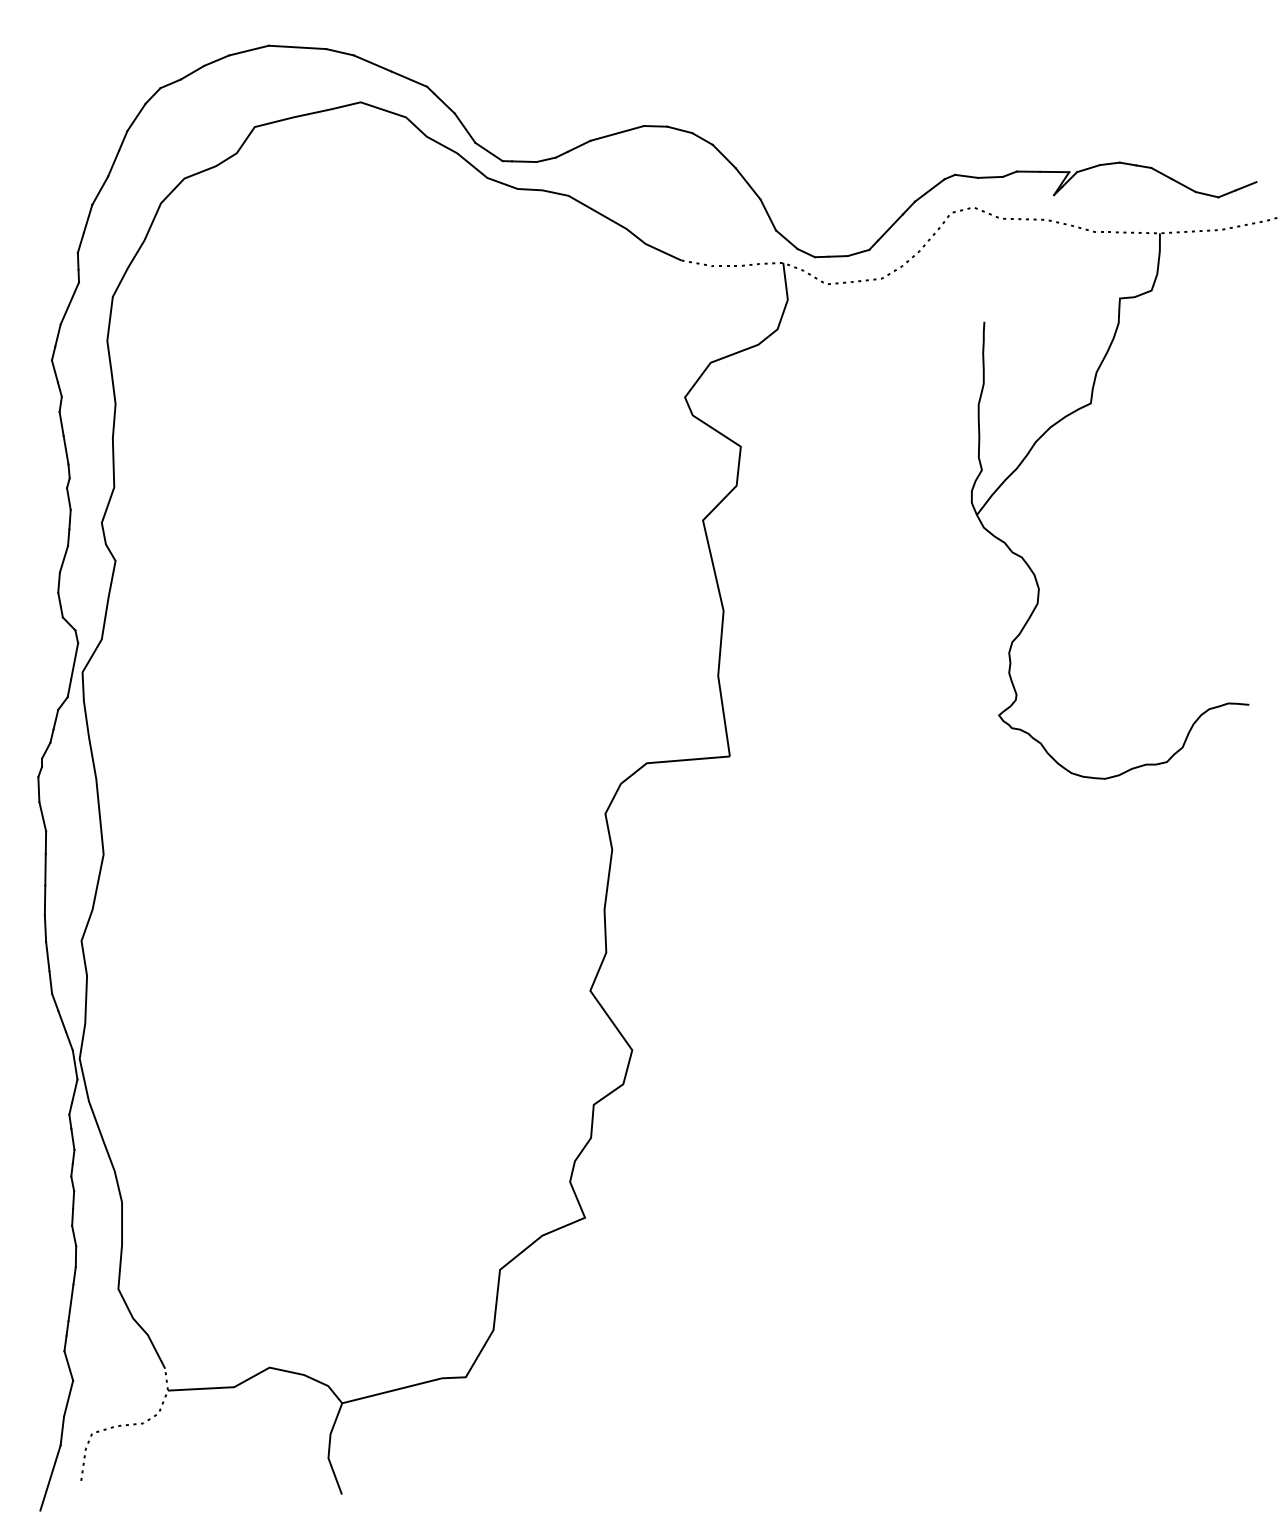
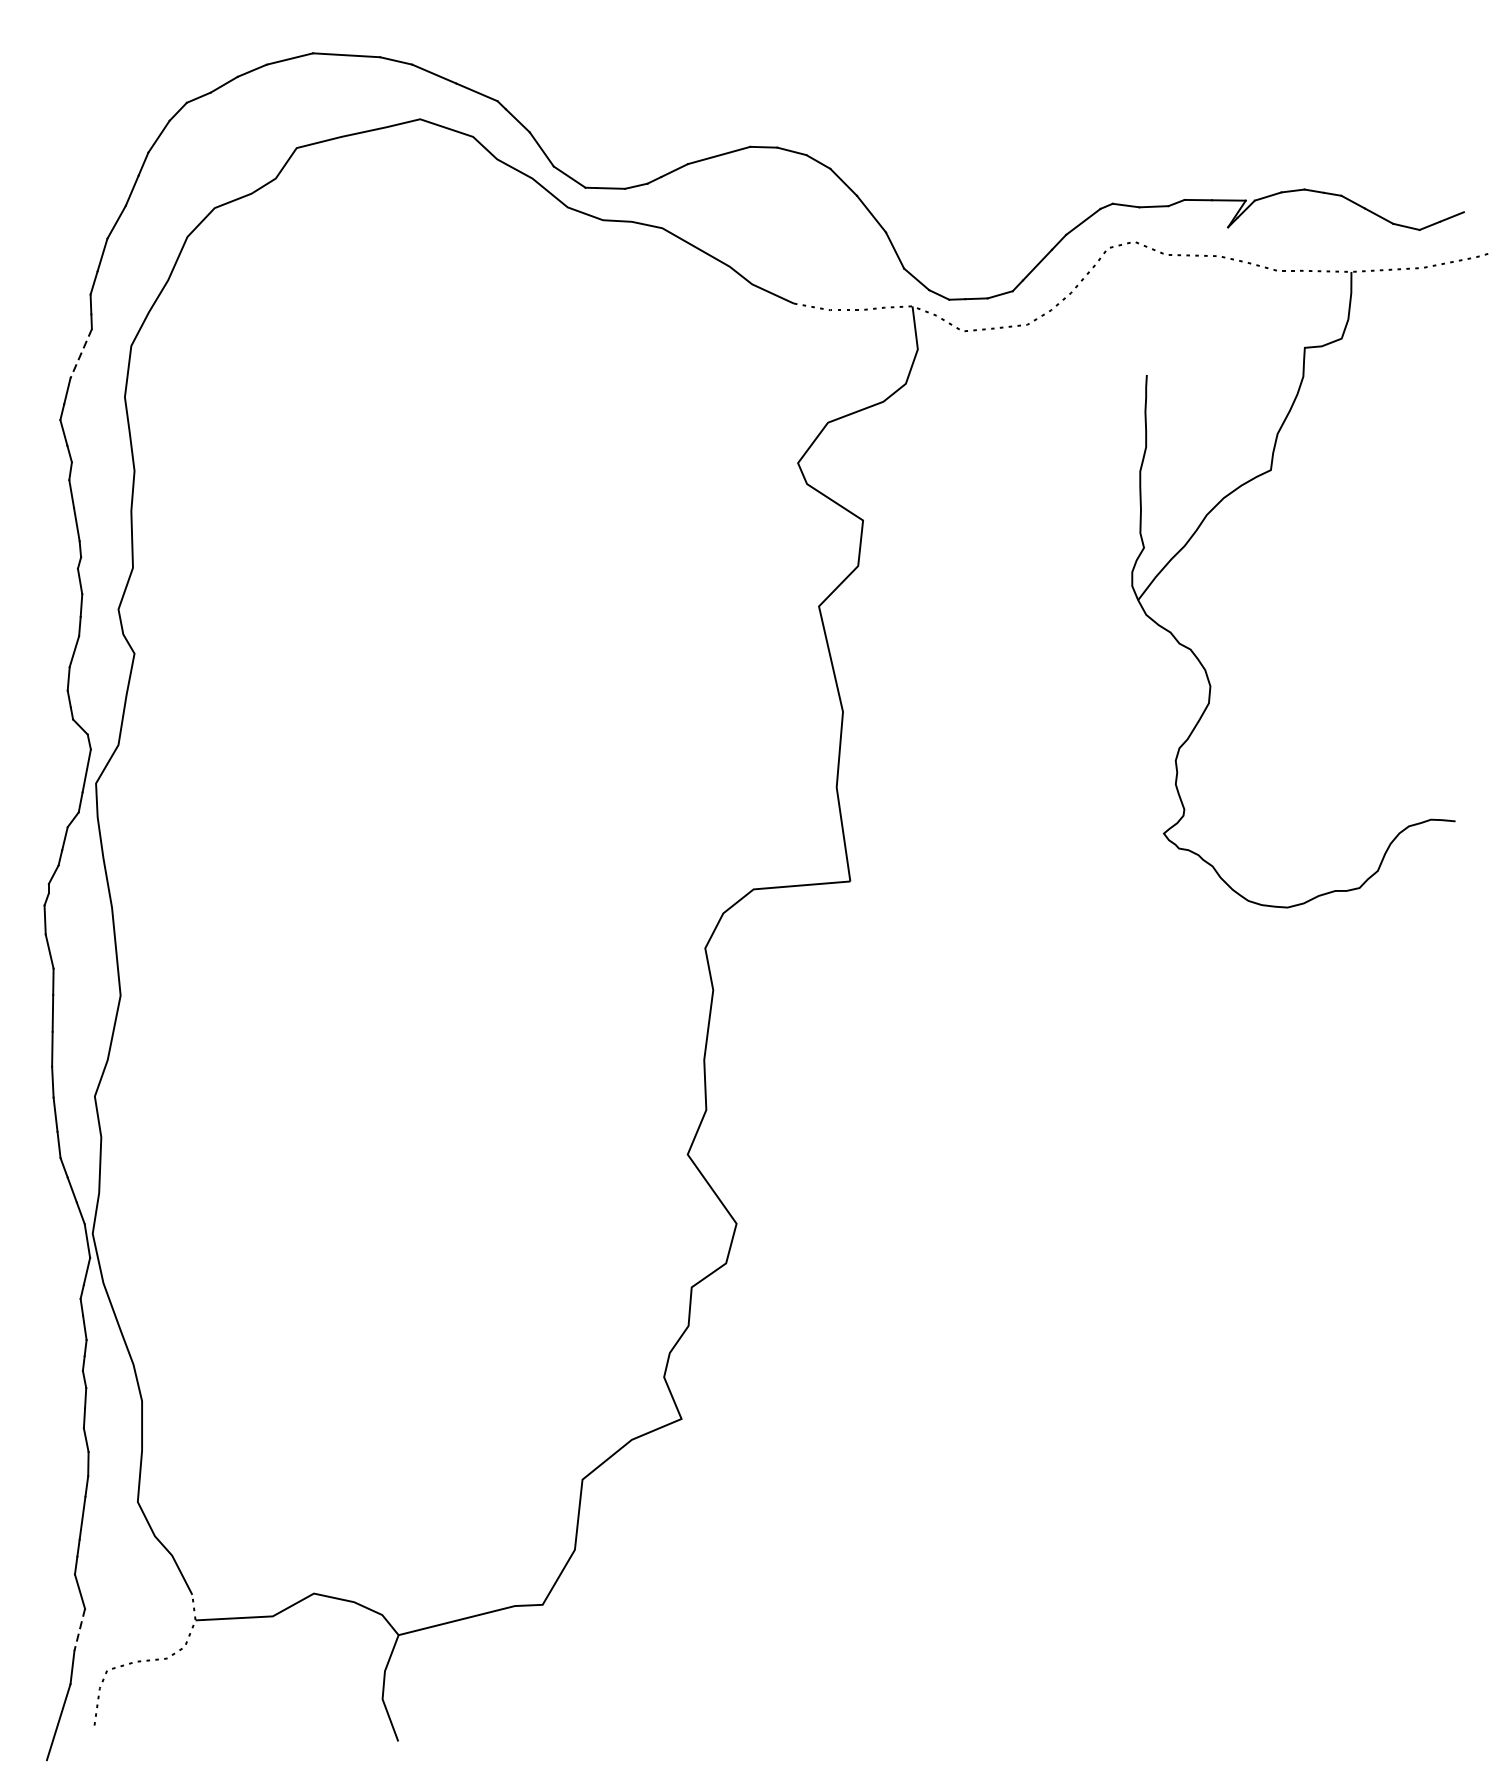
line: (69, 303) -> (80, 353), solid -> dashed
line: (68, 1398) -> (79, 1629), solid -> dashed

